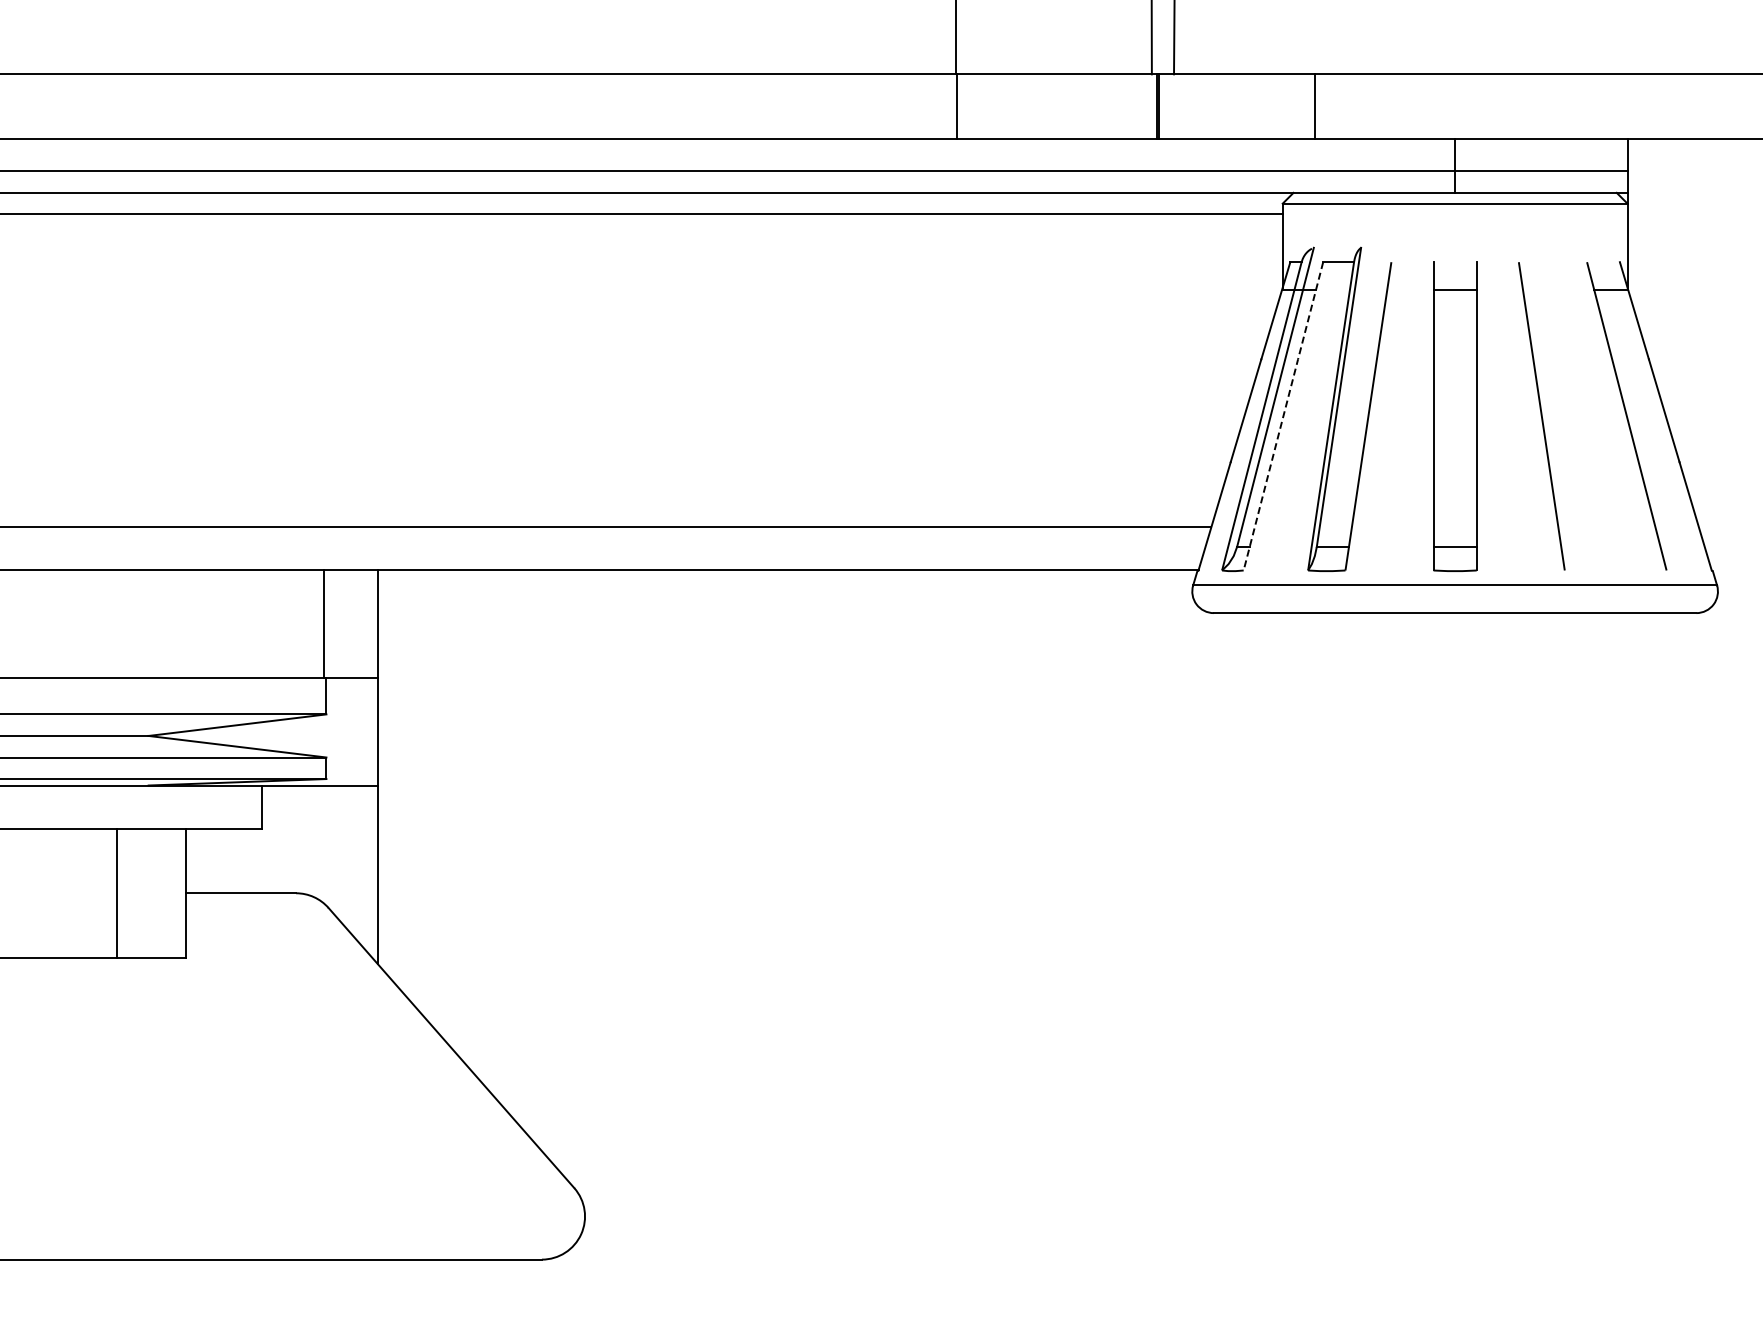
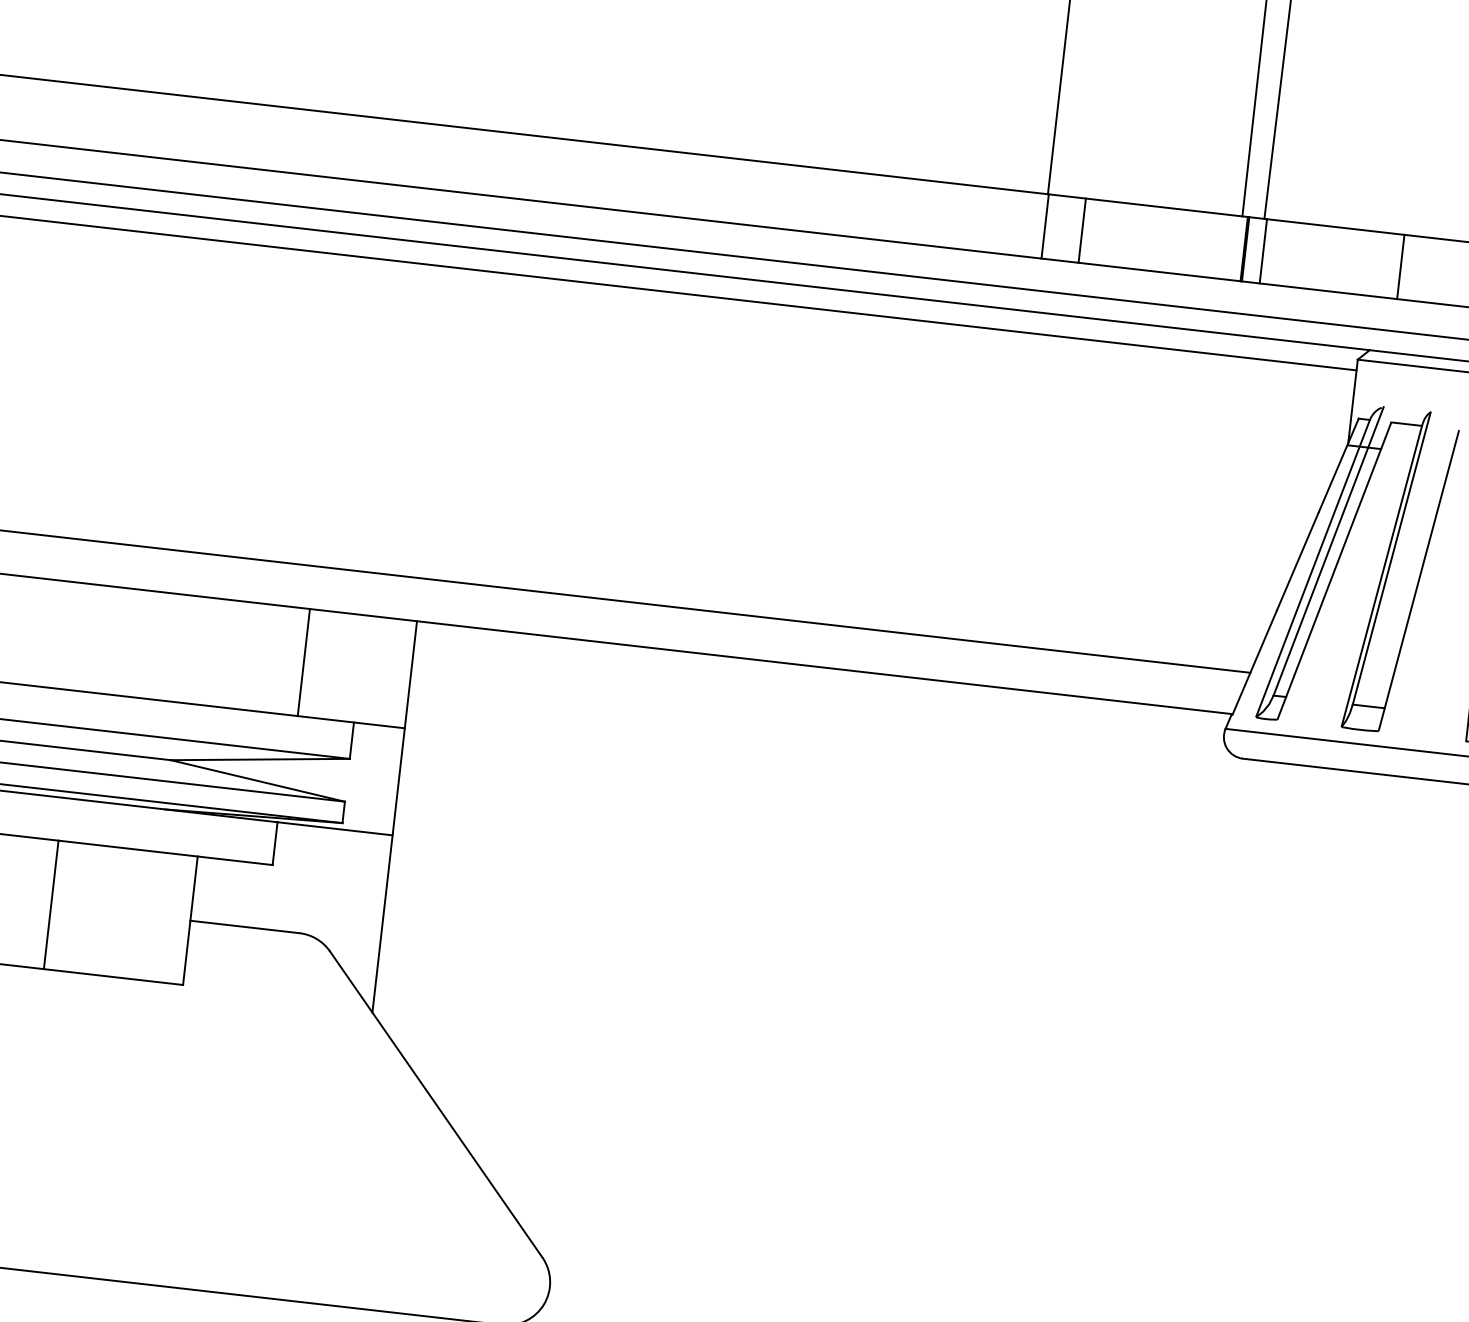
line: (994, 106) -> (1082, 230), added
line: (1176, 106) -> (1263, 251), added
line: (1283, 415) -> (1334, 570), dashed -> solid
line: (323, 623) -> (303, 662), moved
line: (117, 892) -> (51, 904), moved

